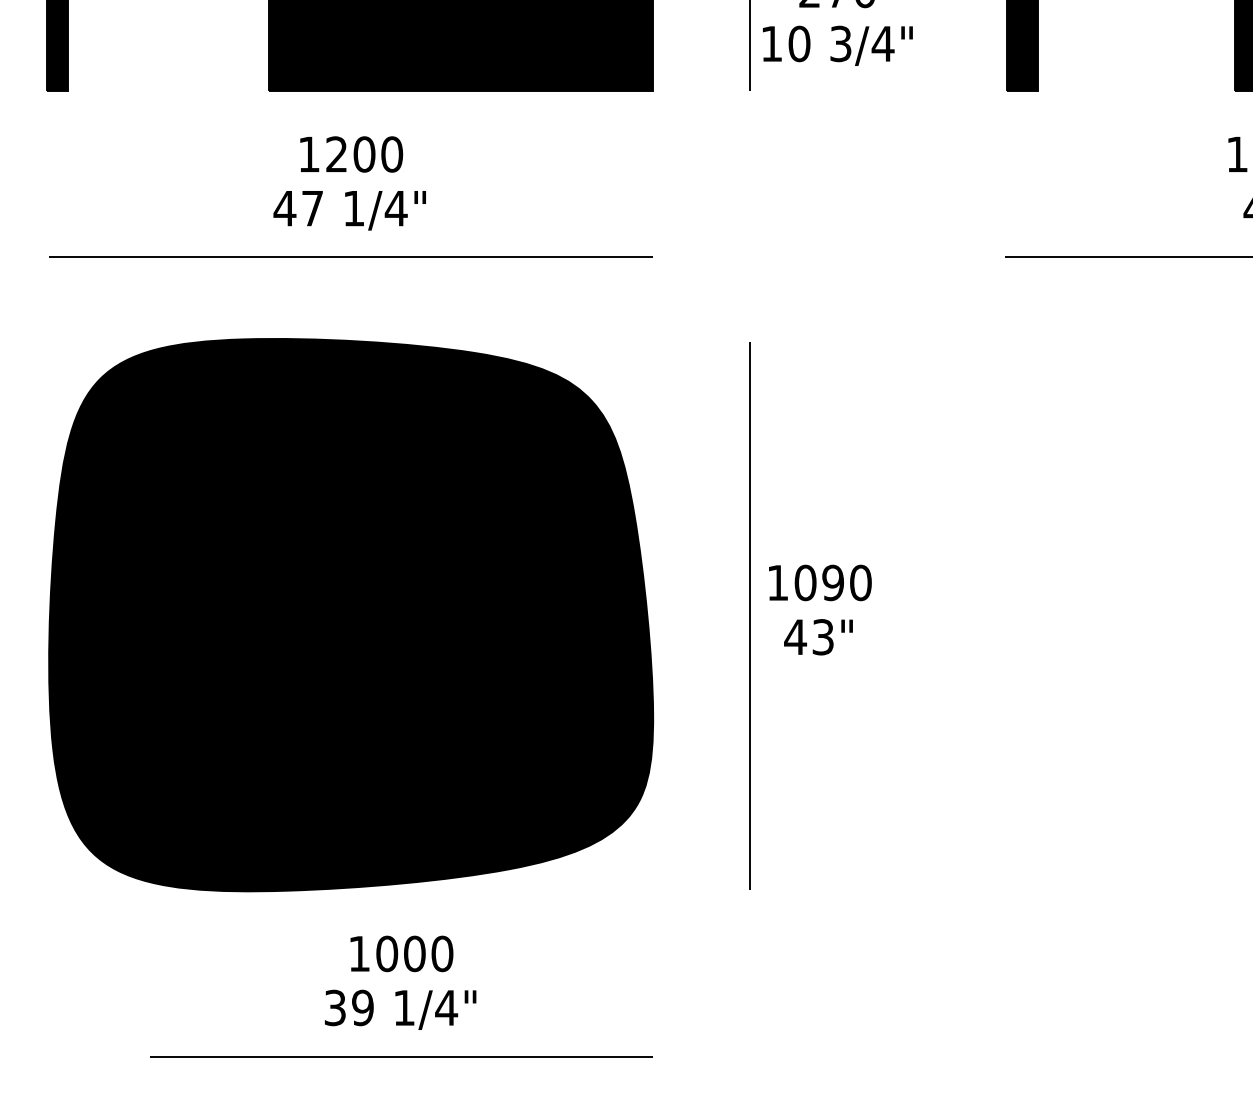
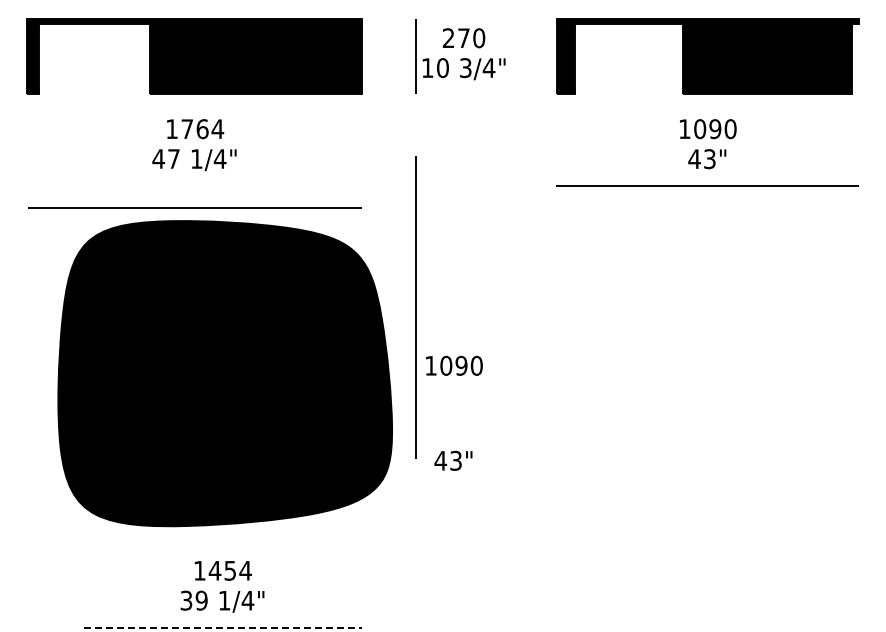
text: (364, 155) -> (202, 129), 1200 -> 1764
line: (349, 256) -> (194, 207), moved
part: (349, 614) -> (224, 373), moved
line: (749, 616) -> (415, 307), moved
text: (818, 636) -> (453, 460), moved
text: (413, 953) -> (229, 570), 1000 -> 1454
line: (400, 1056) -> (222, 627), solid -> dashed

